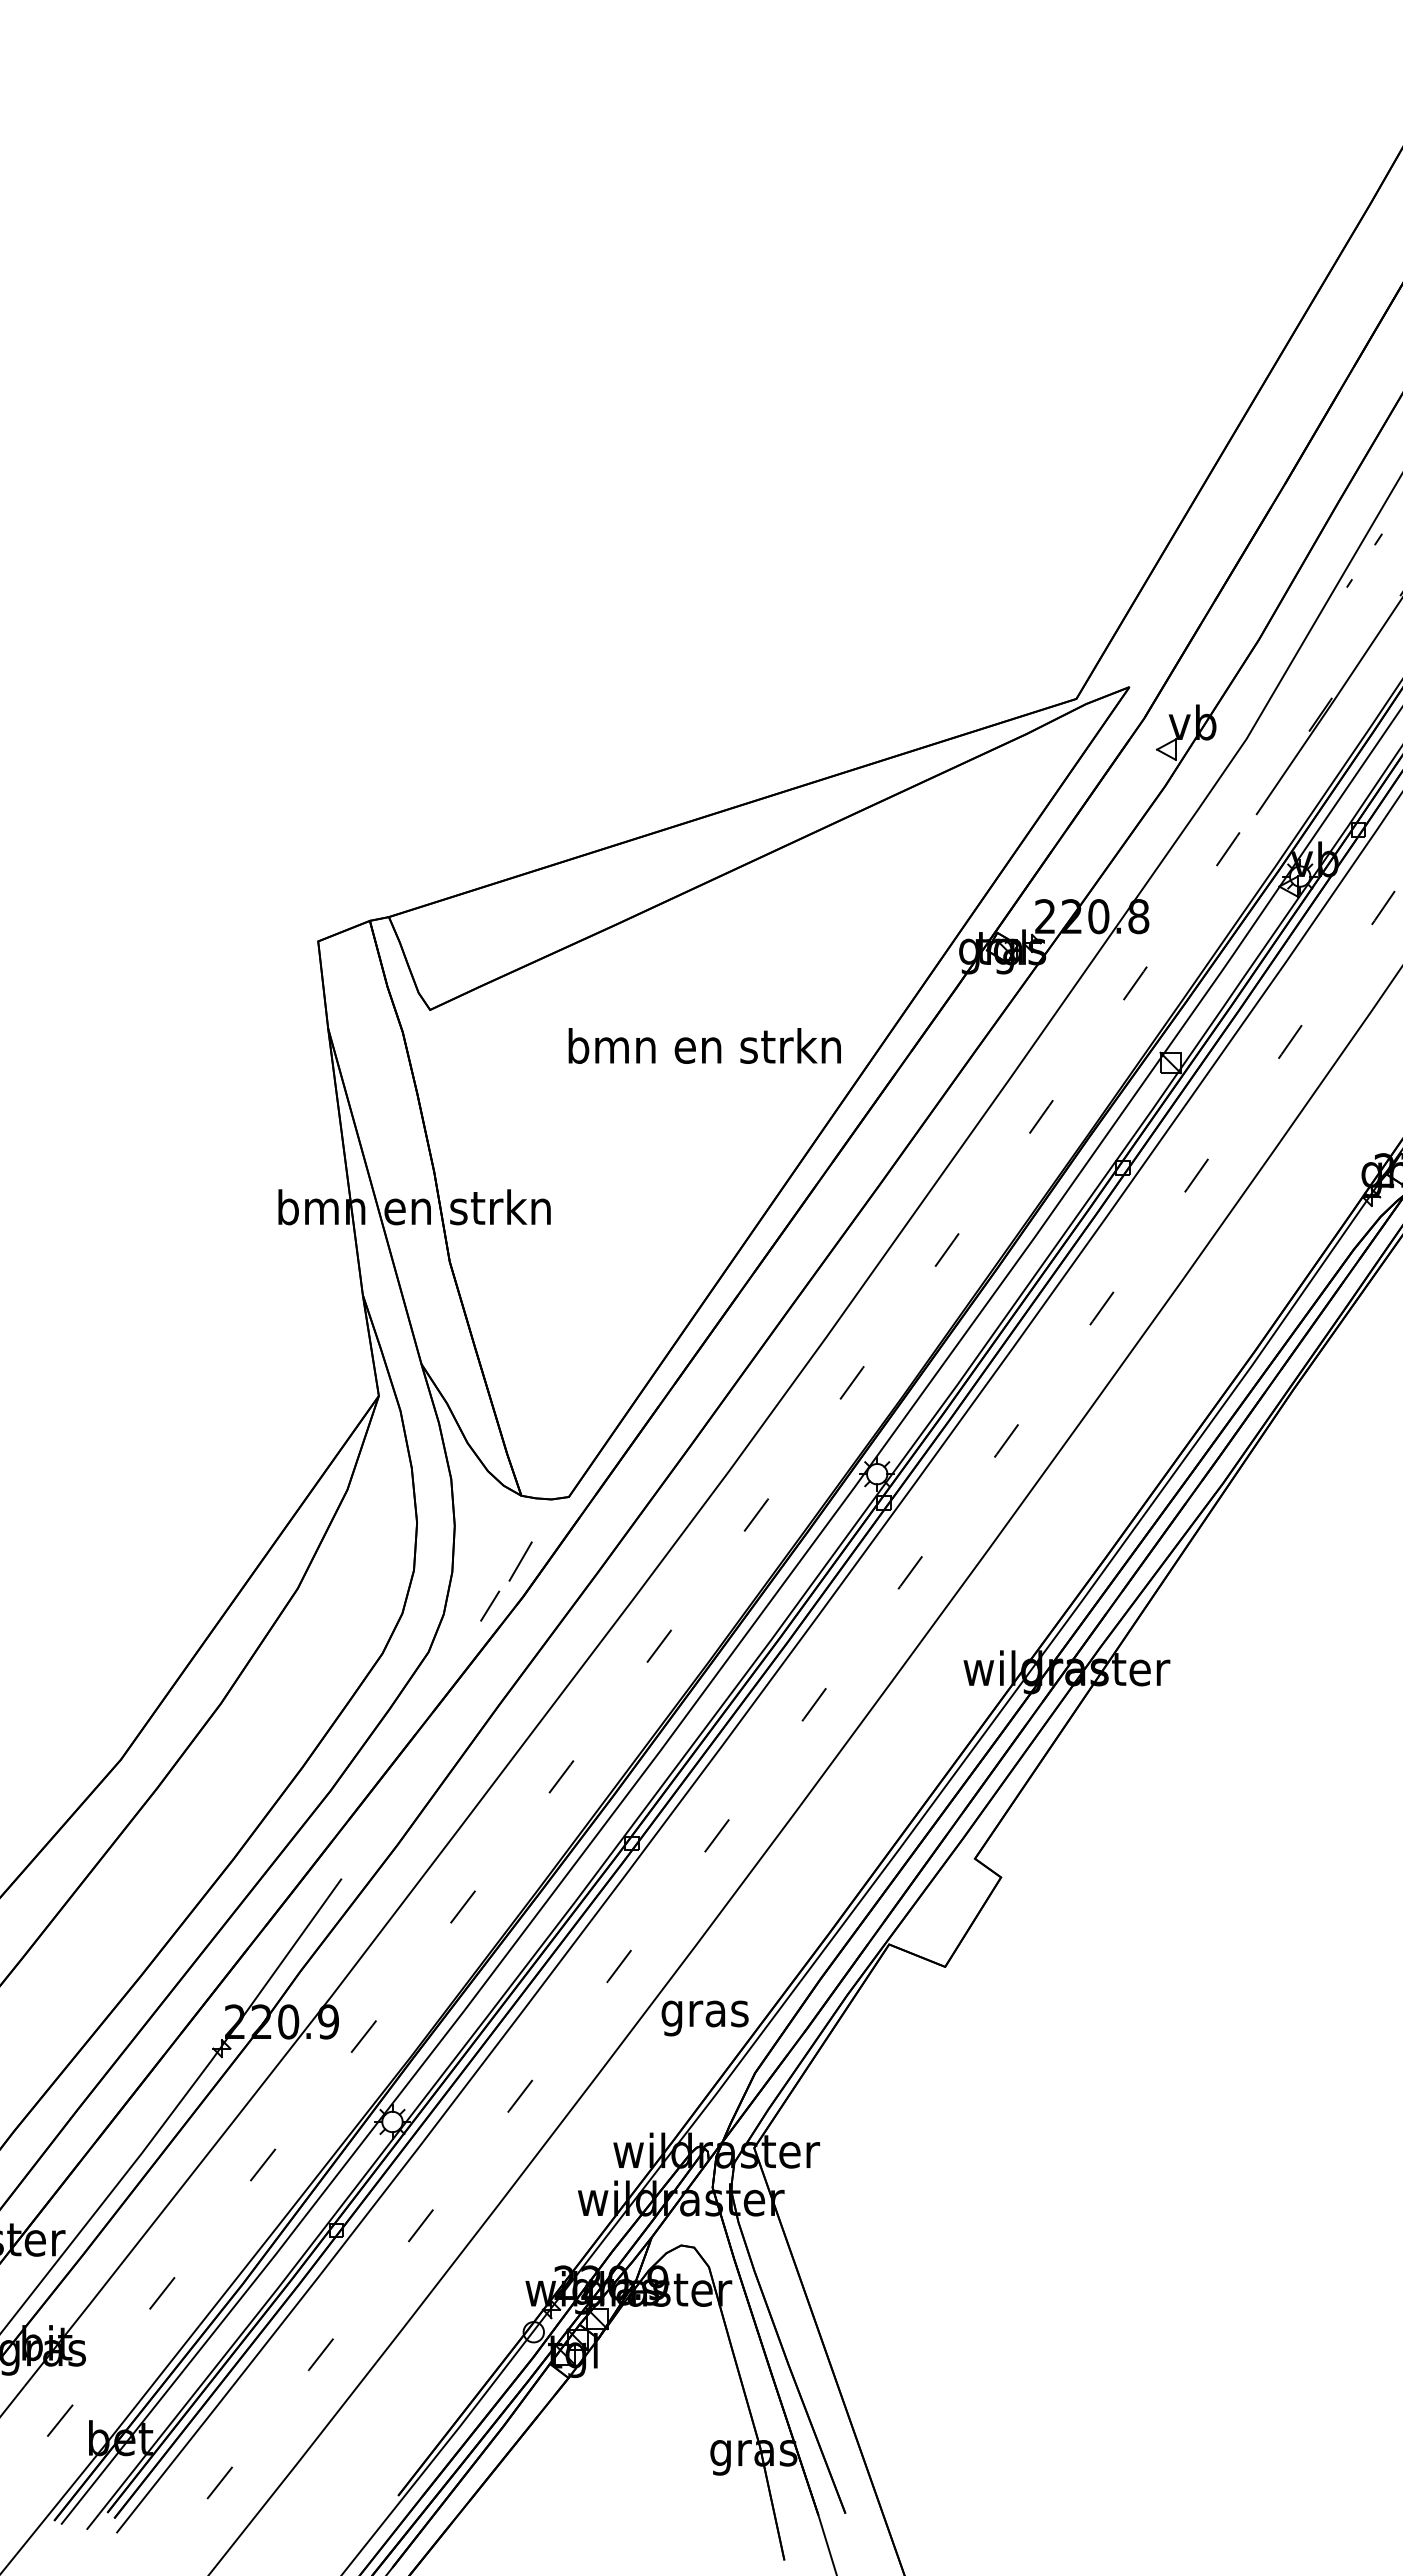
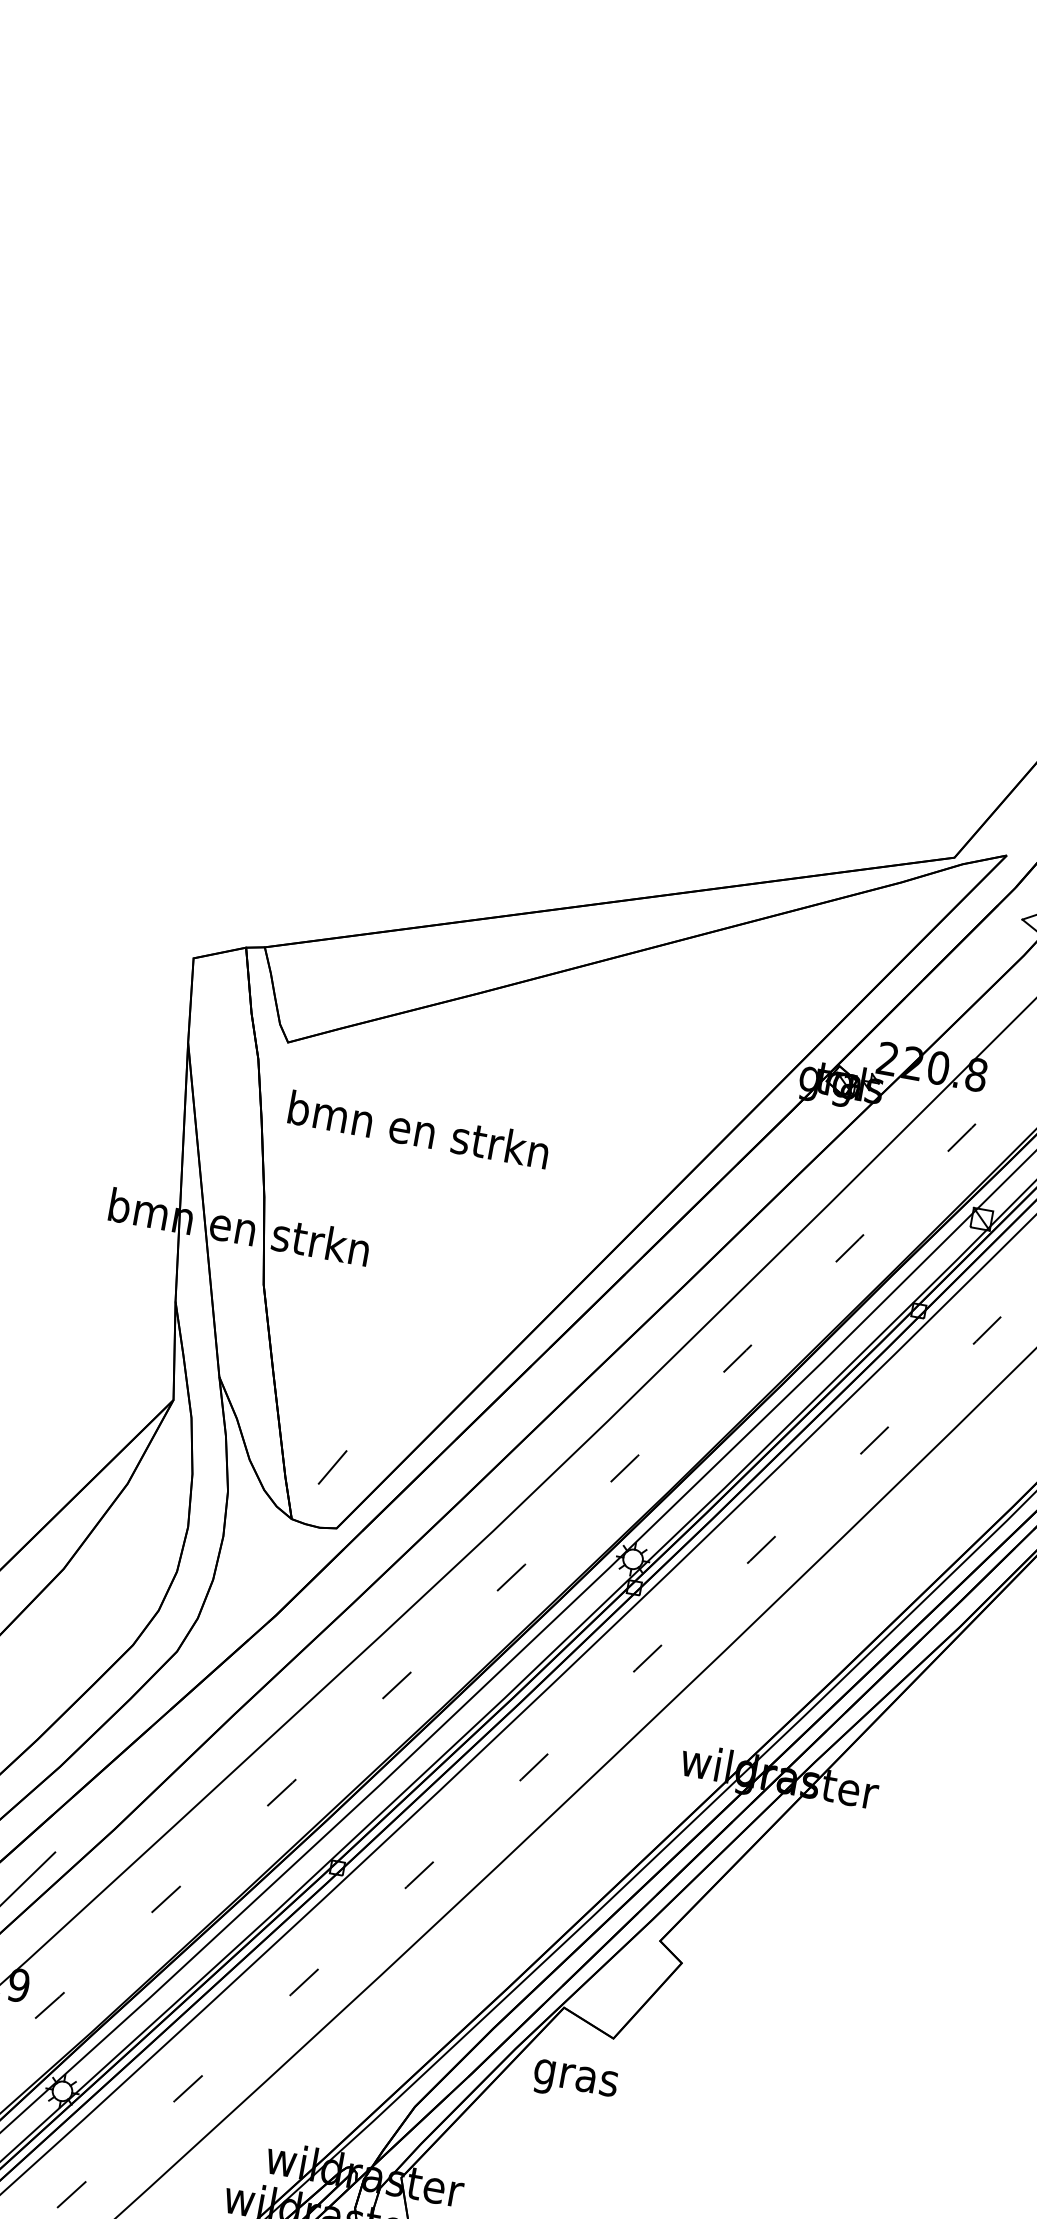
text: (704, 1045) -> (418, 1129), moved
line: (520, 1561) -> (332, 1467), moved
line: (490, 1605) -> (243, 1617), removed
text: (704, 2018) -> (574, 2082), moved

